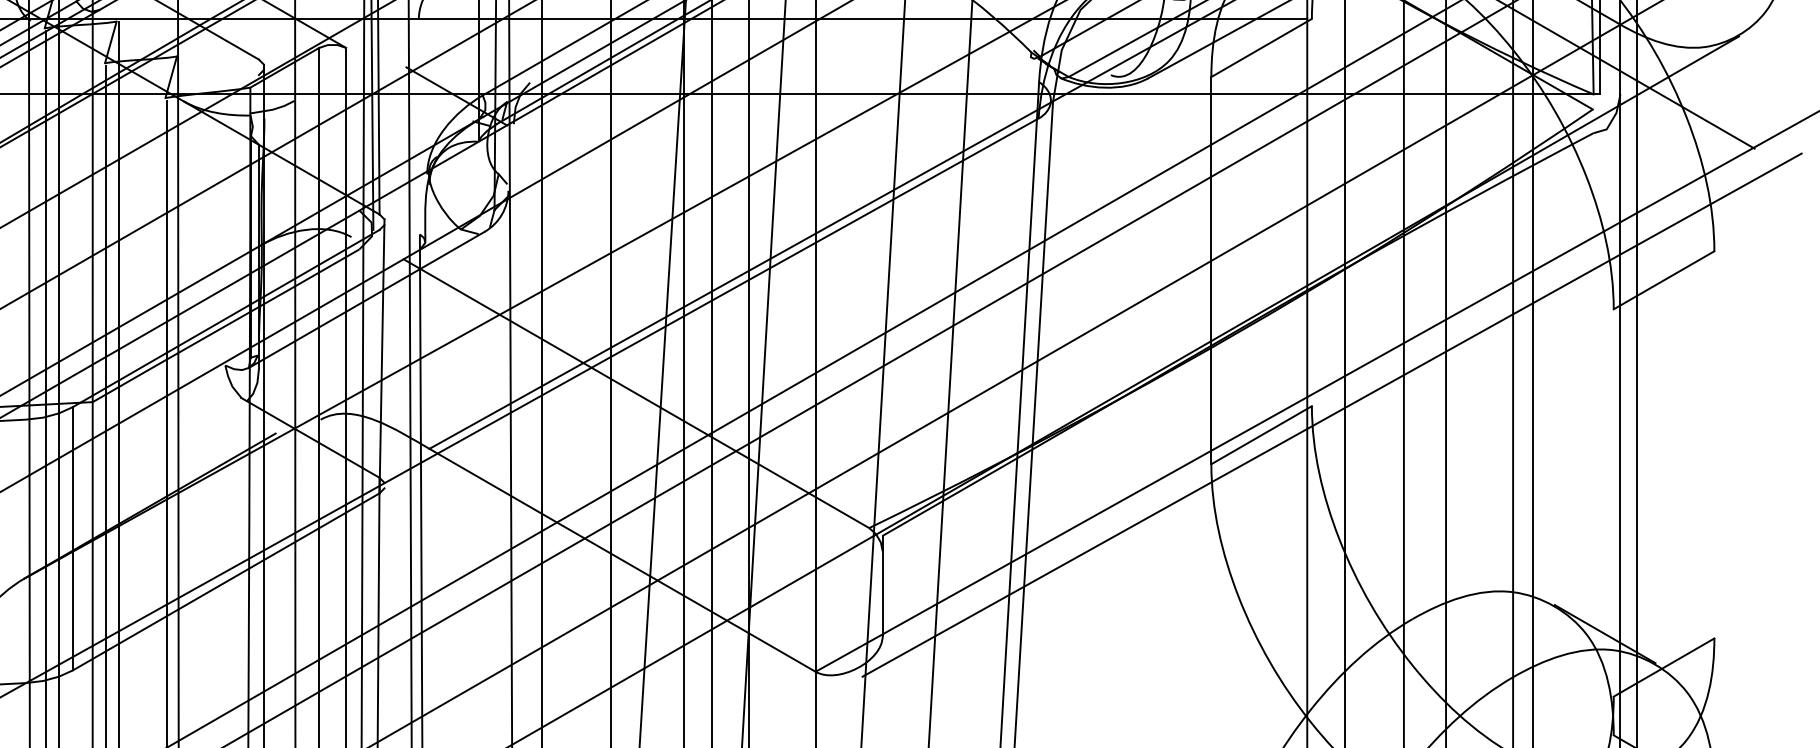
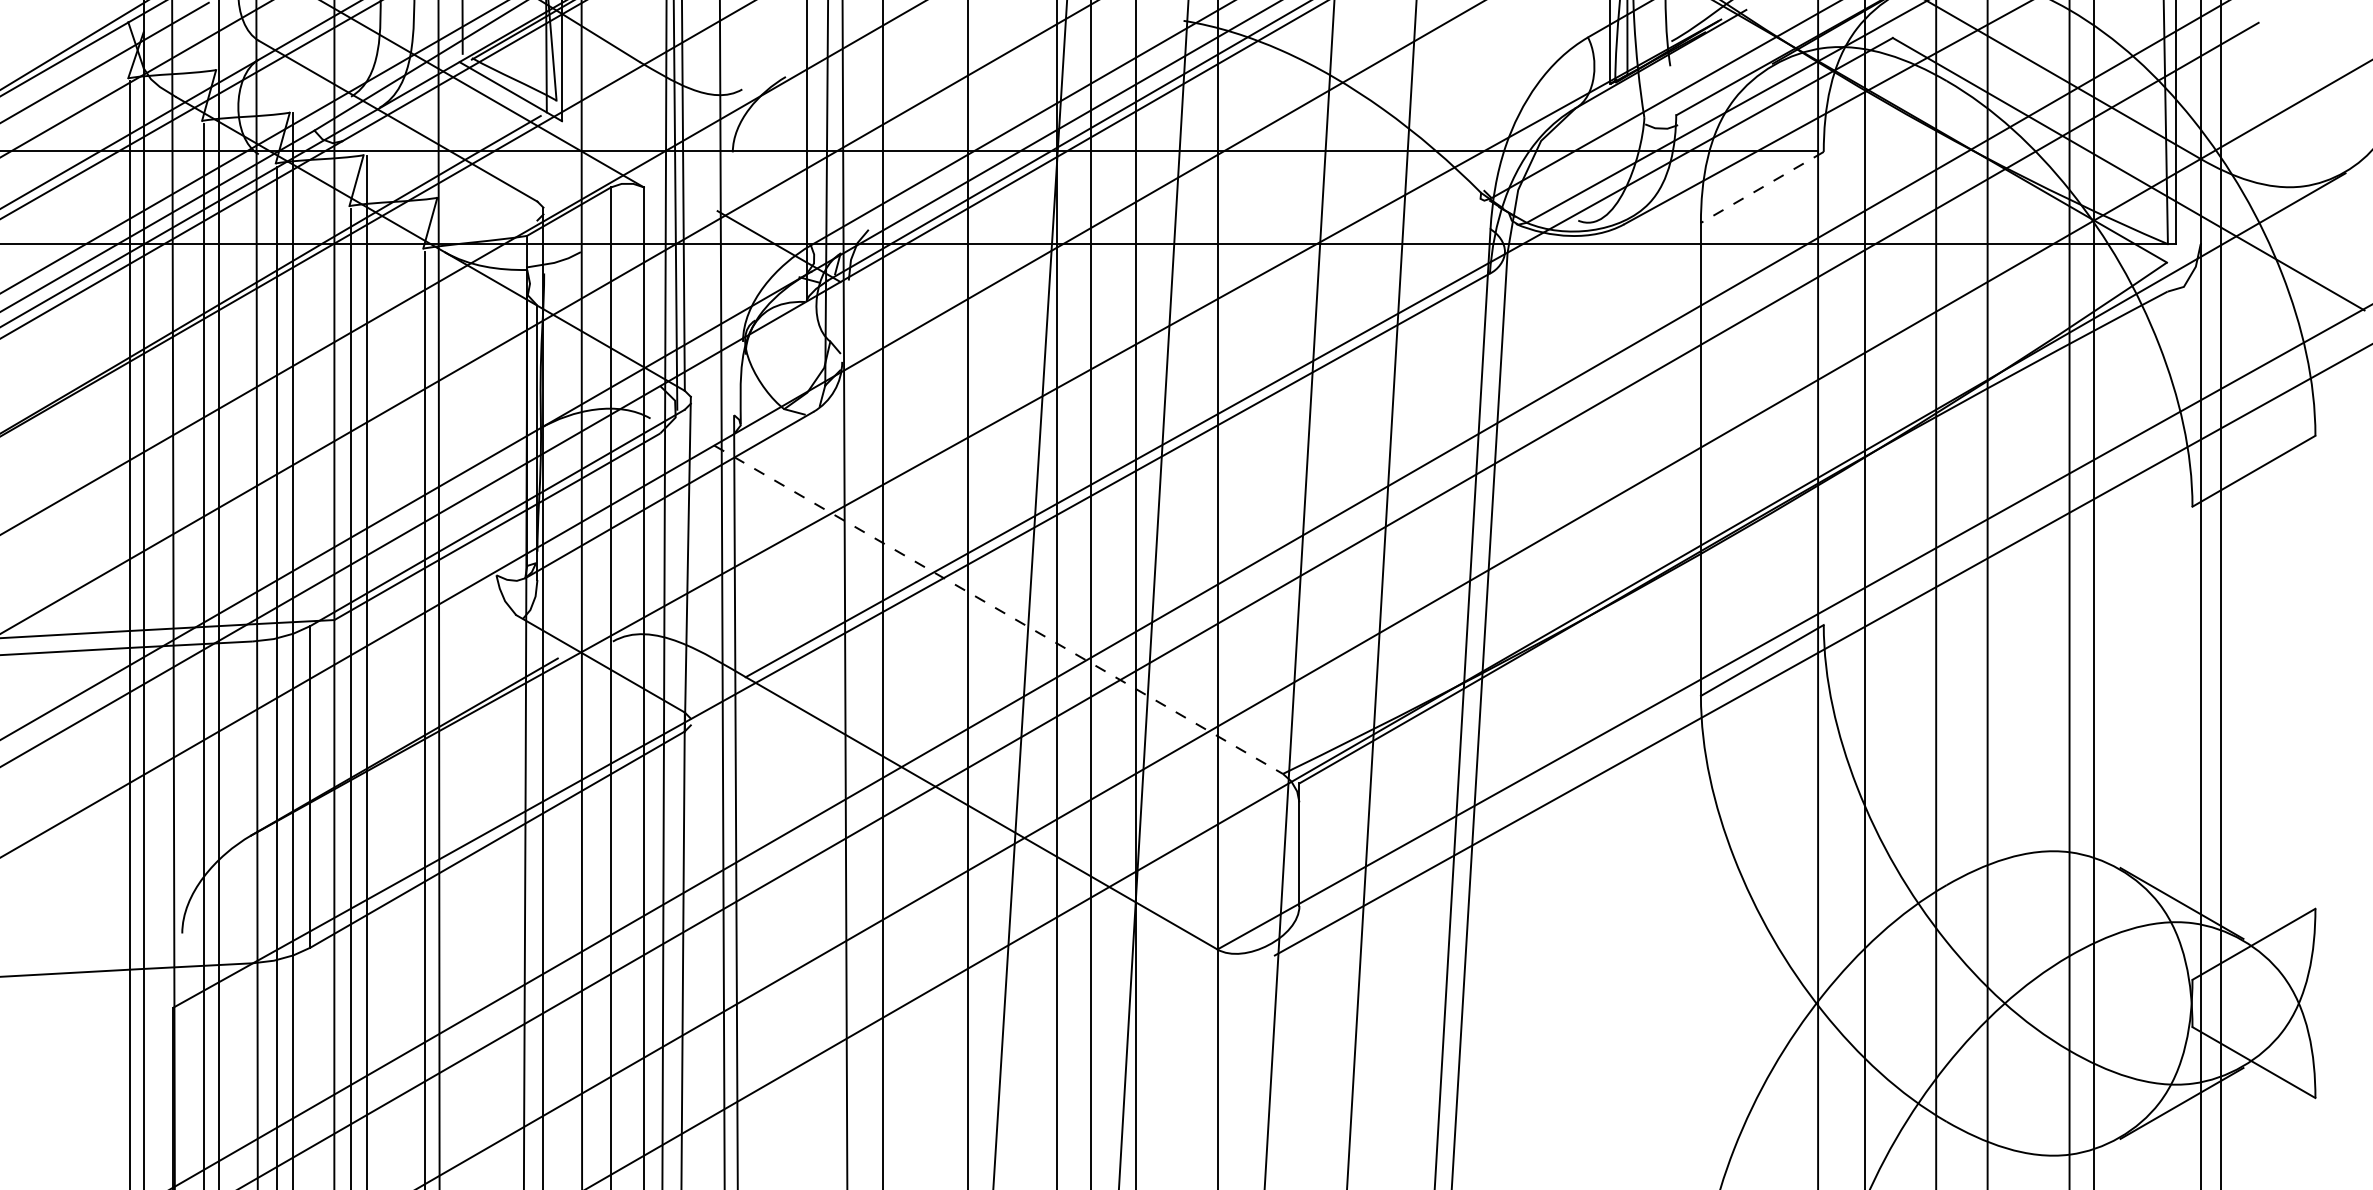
line: (1261, 48) -> (1762, 187), solid -> dashed
line: (637, 393) -> (999, 609), solid -> dashed

